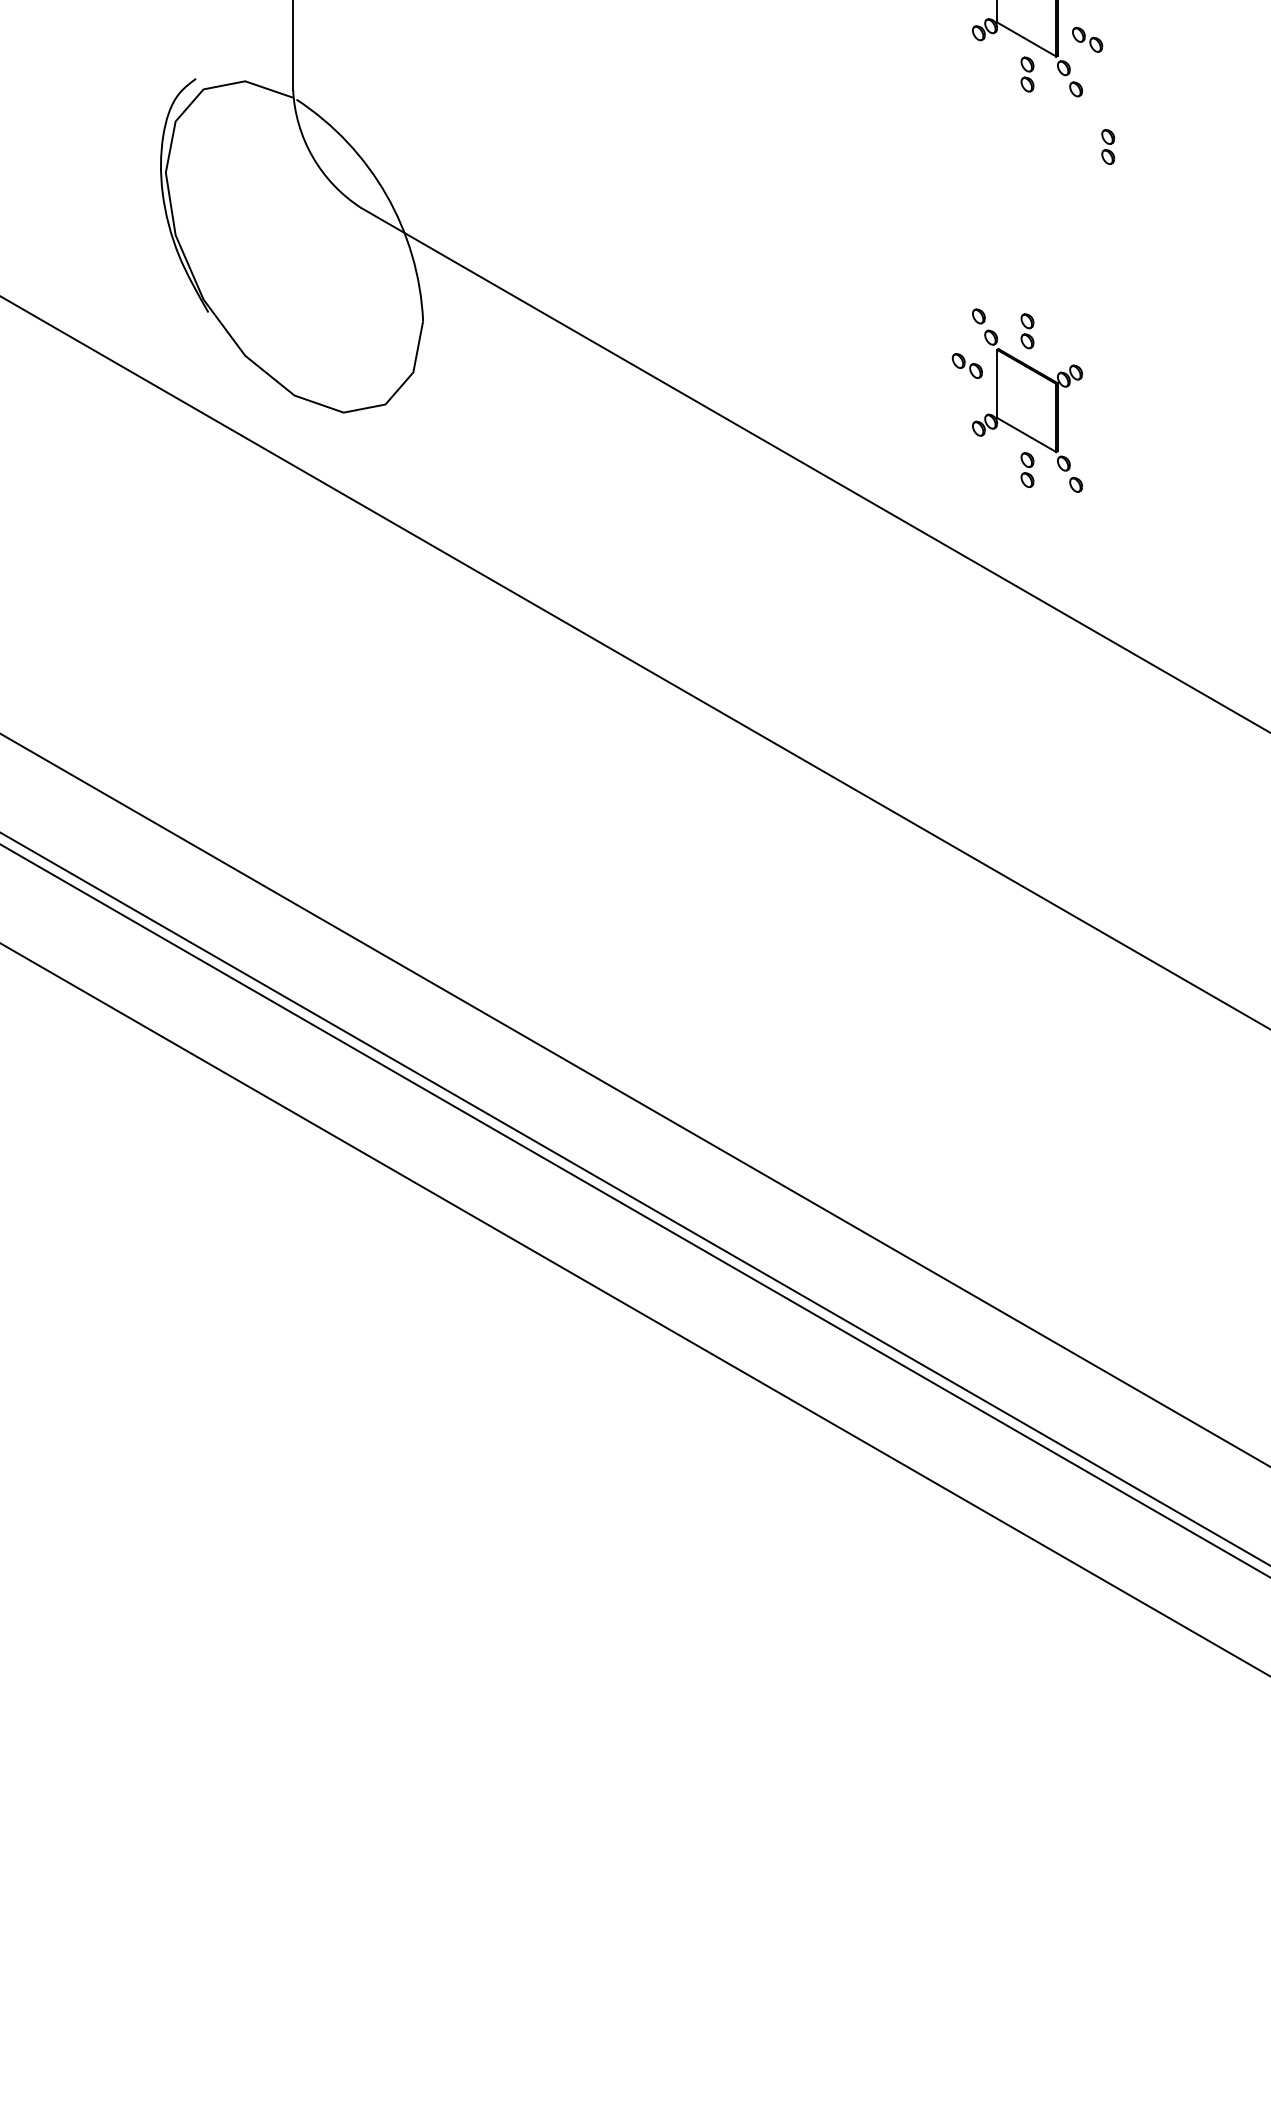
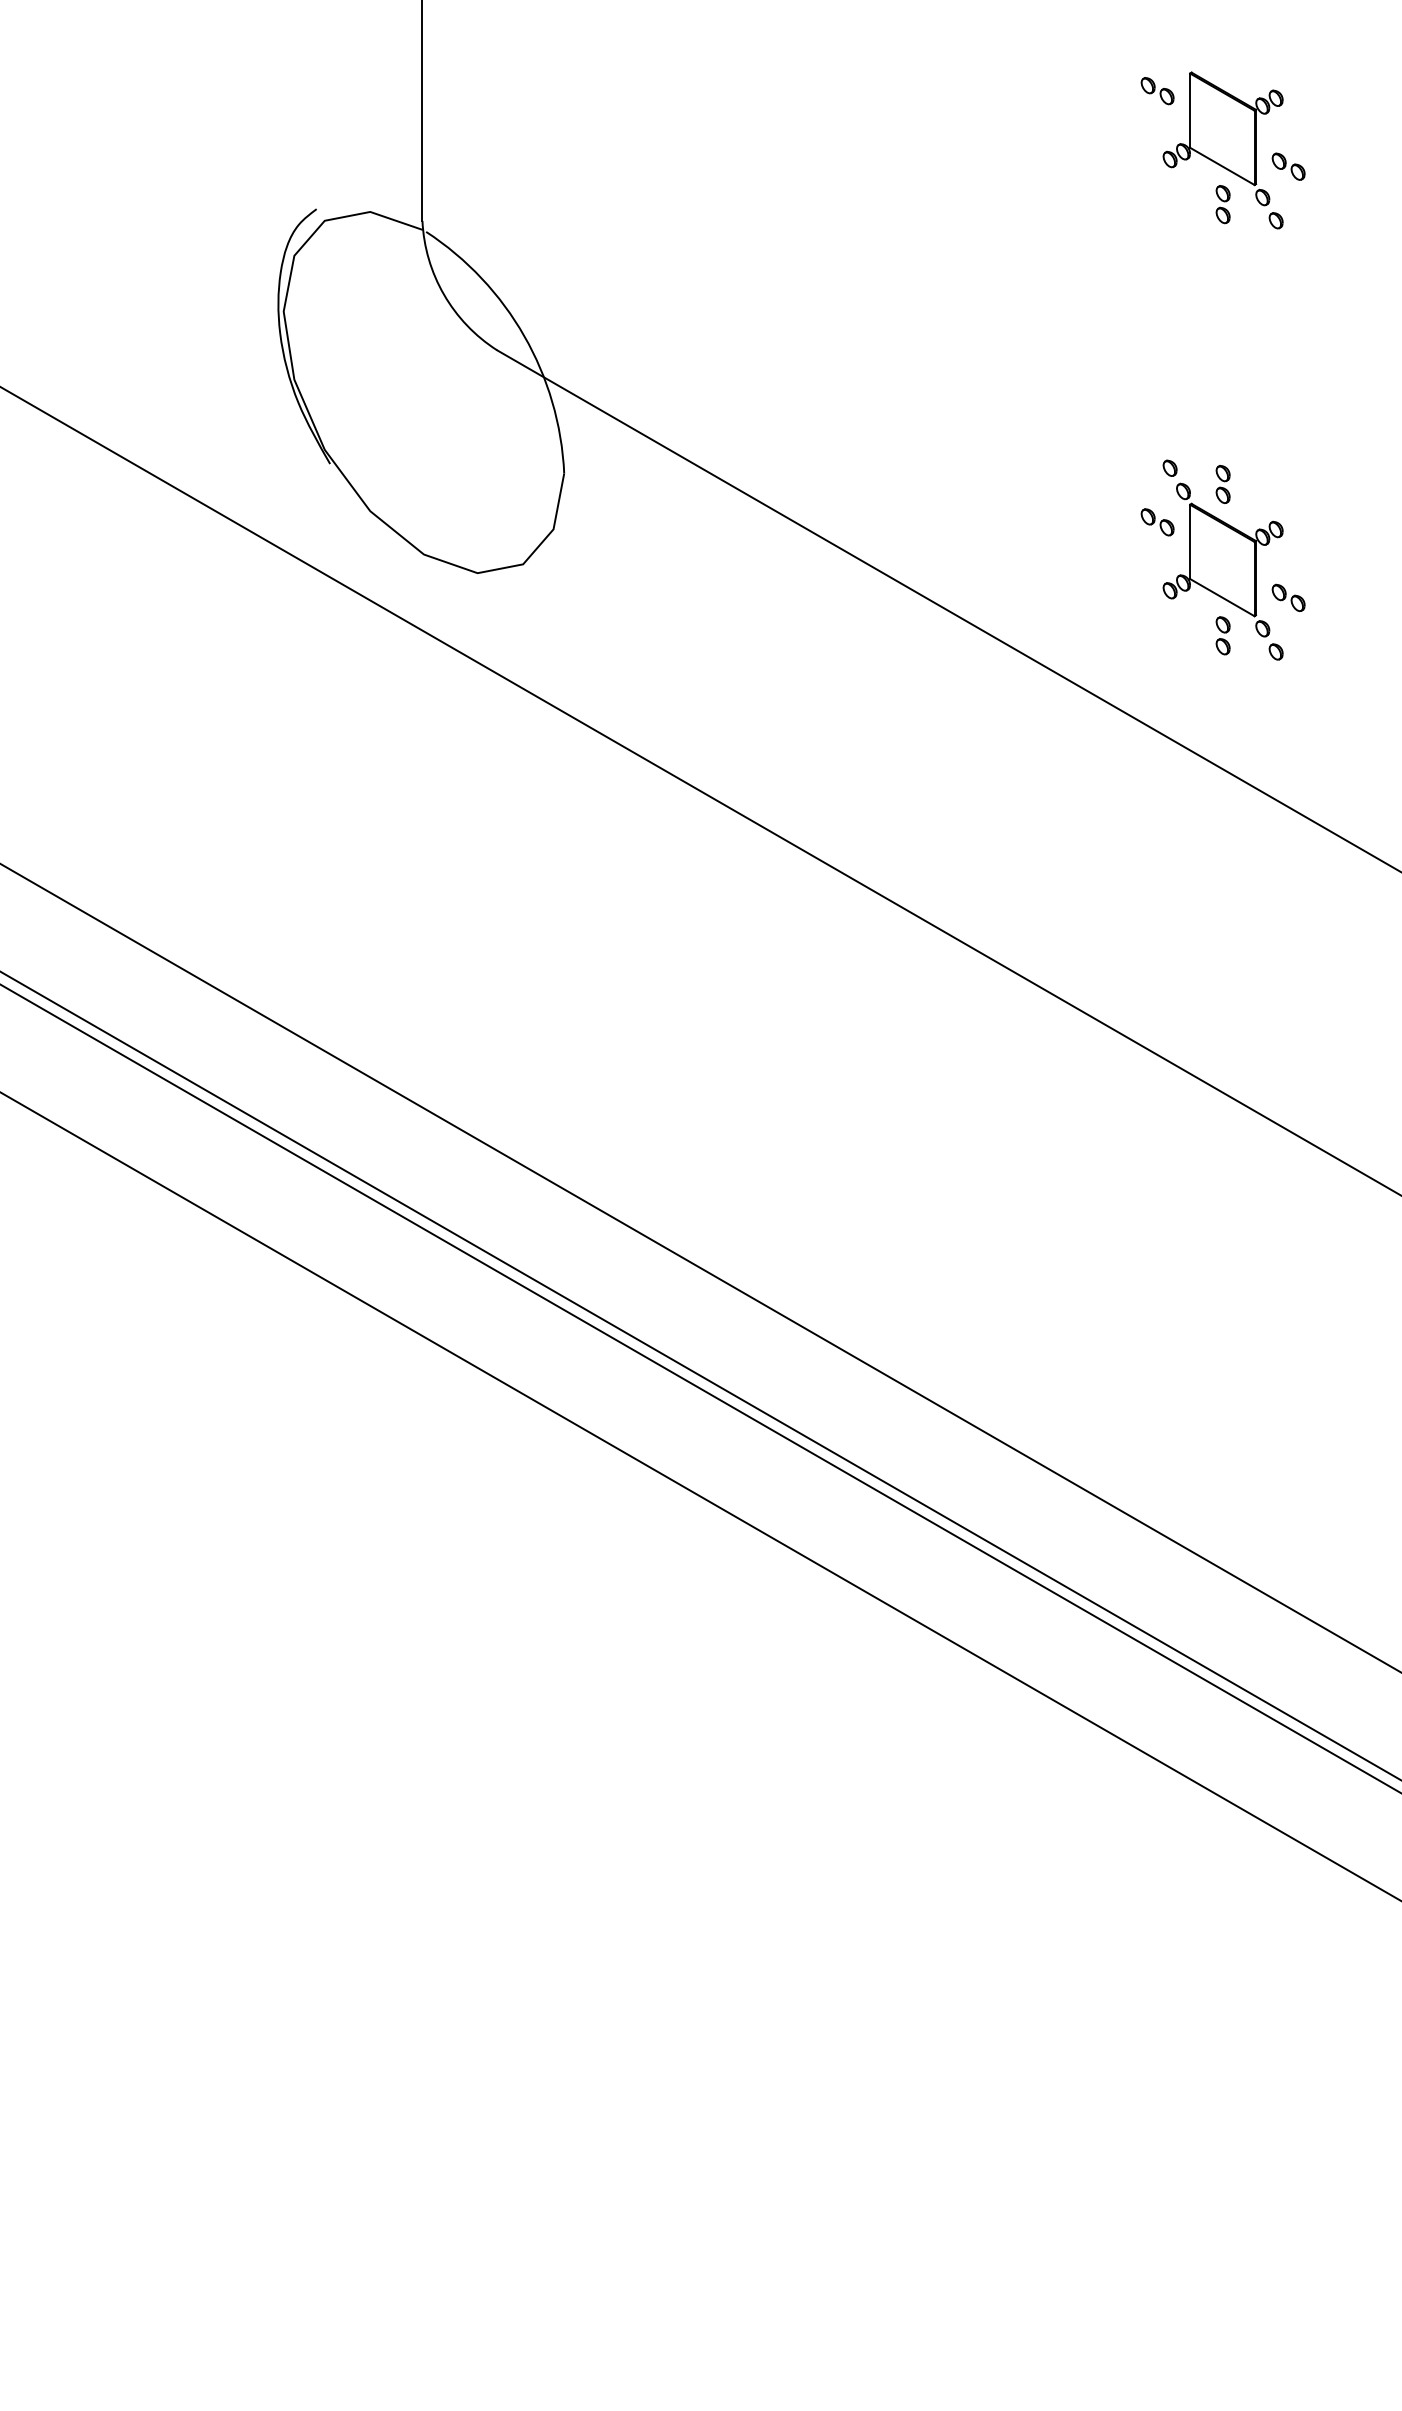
part: (1107, 146) -> (1310, 283), removed
part: (1087, 434) -> (1288, 597), added

